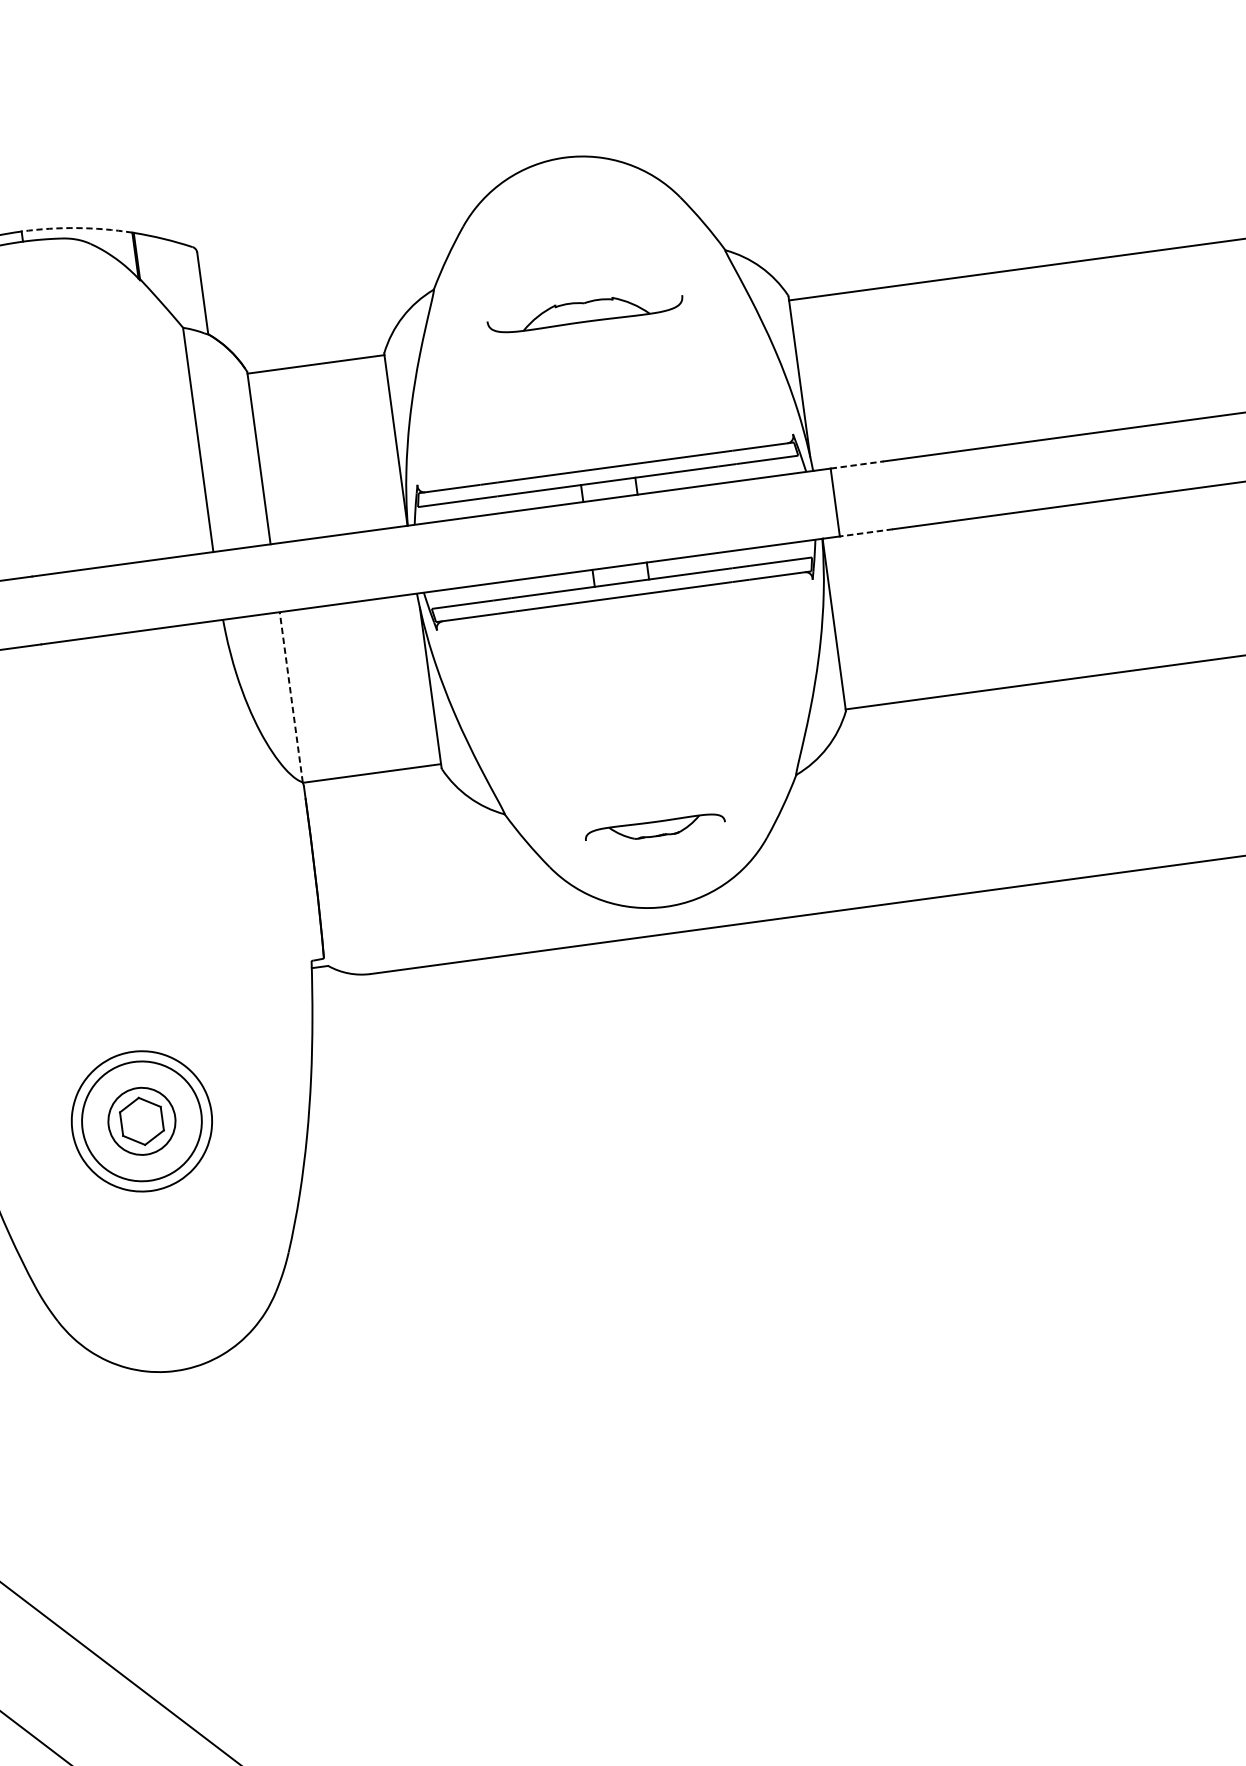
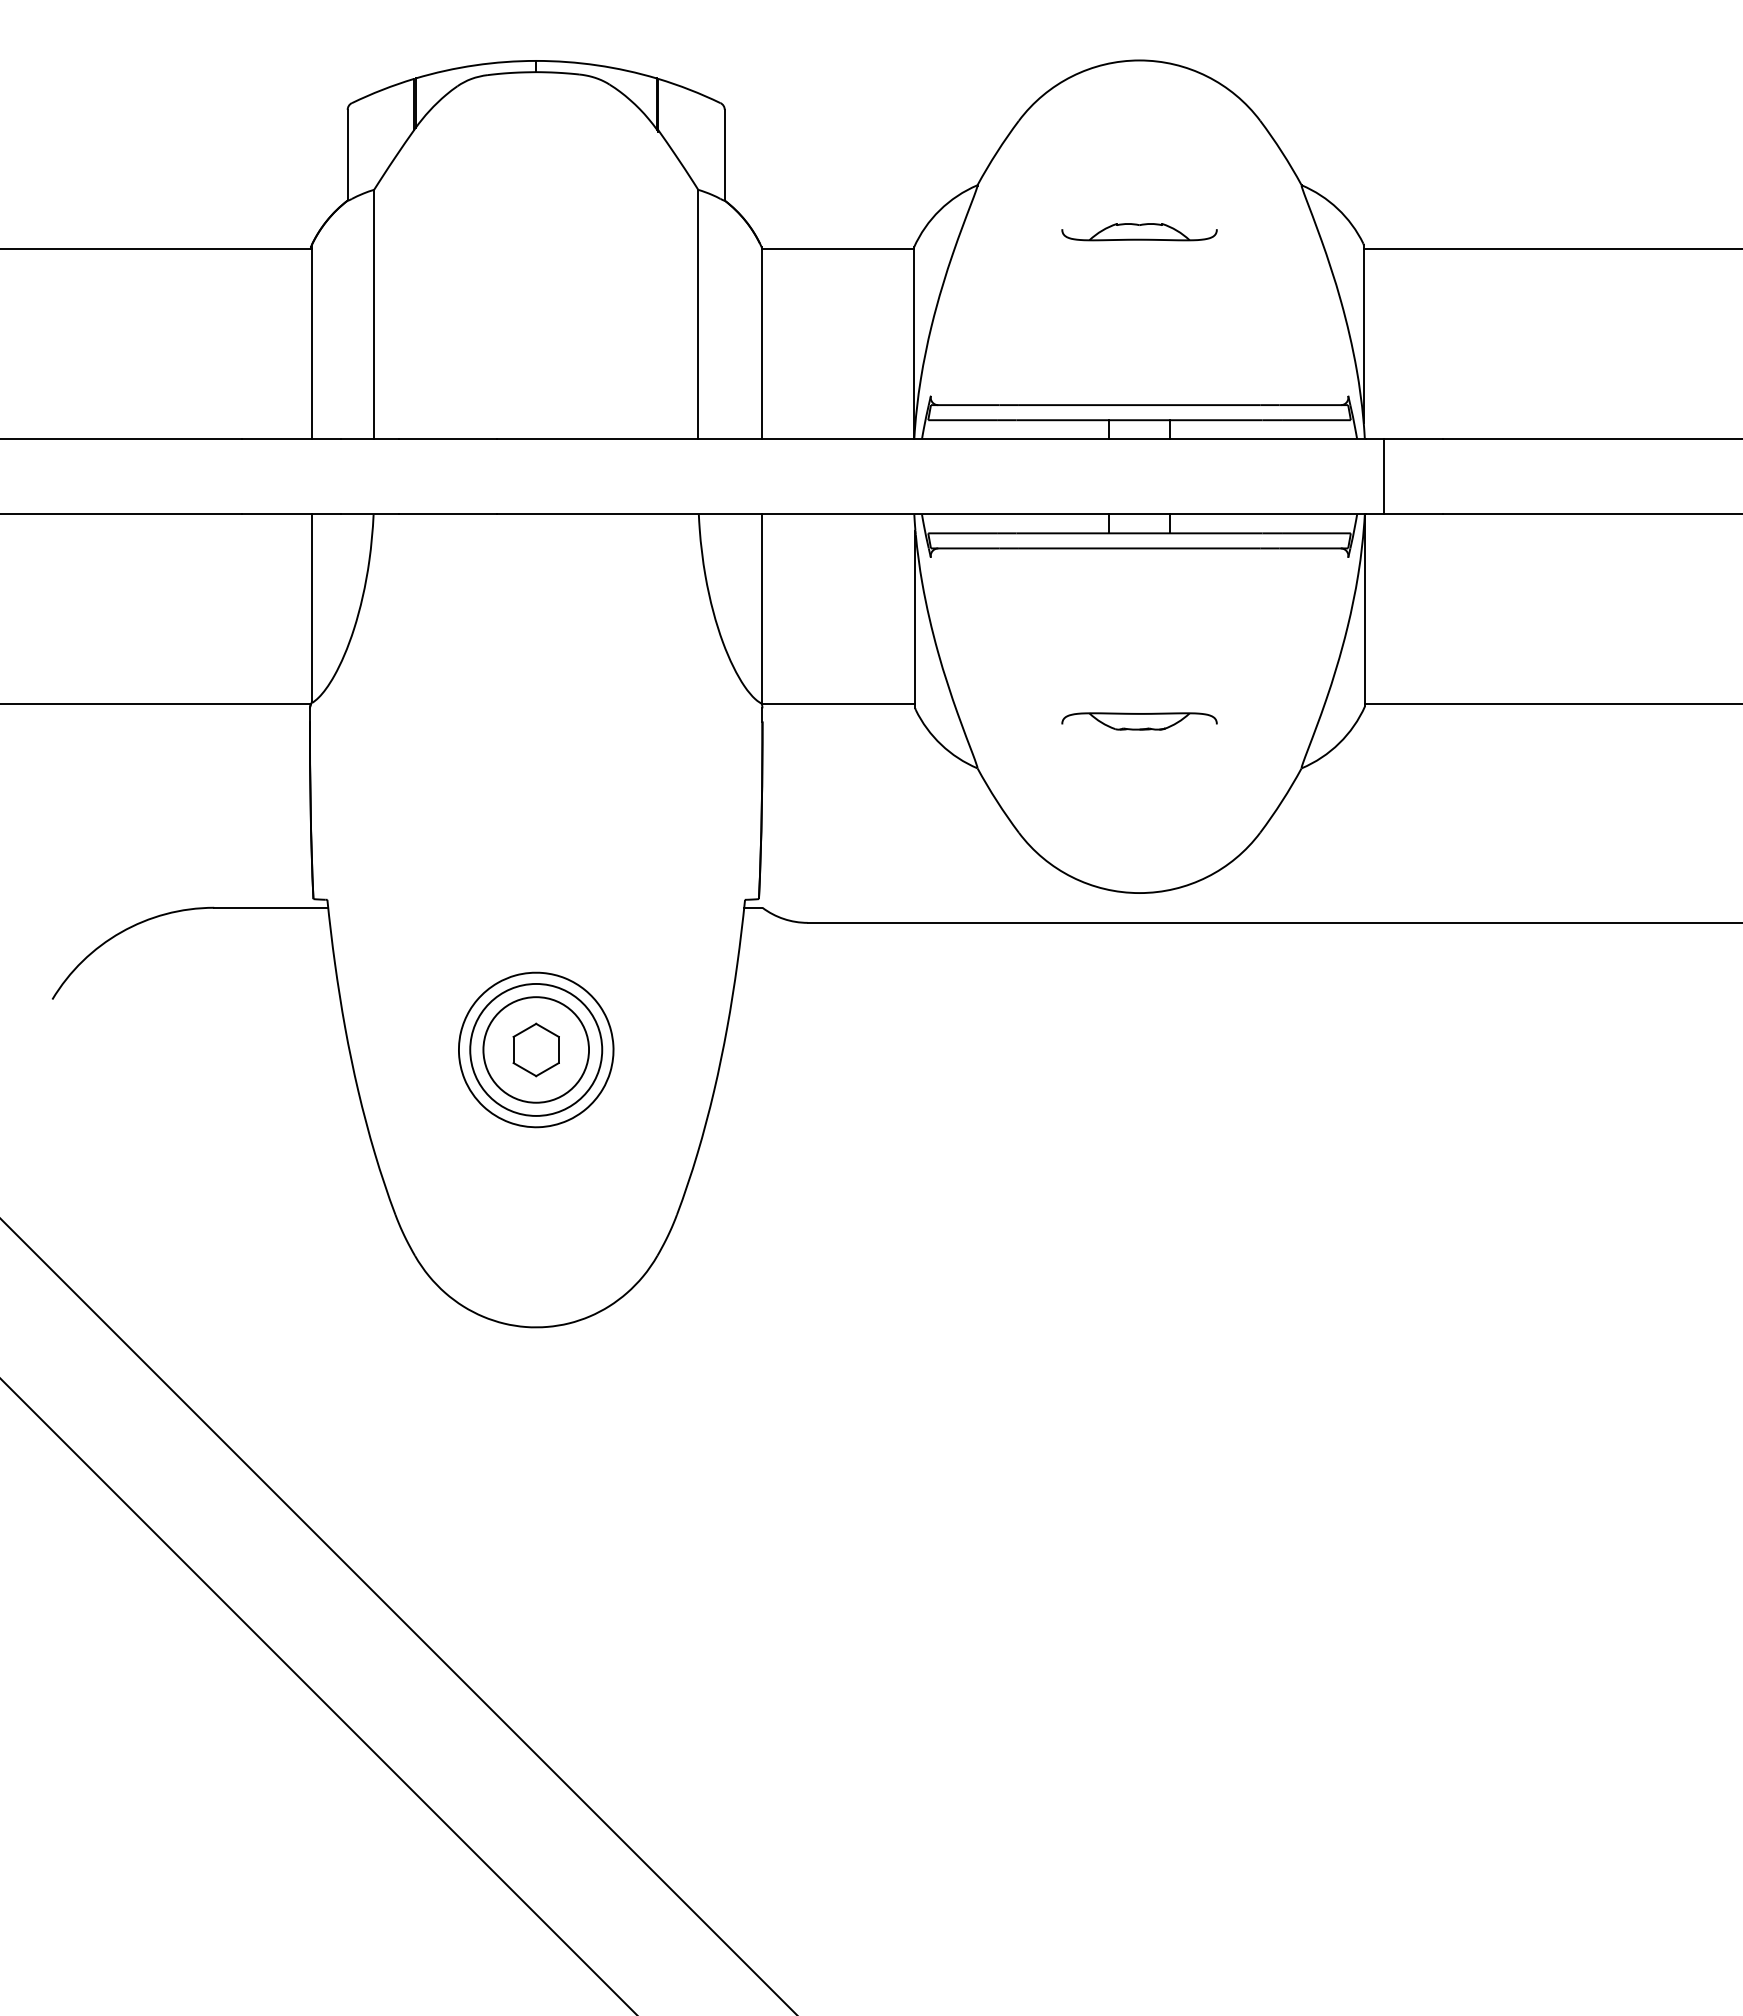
arc: (77, 228) -> (597, 65), dashed -> solid
part: (585, 312) -> (1139, 232), size x0.71
line: (857, 465) -> (1414, 439), dashed -> solid
line: (866, 532) -> (1413, 514), dashed -> solid
line: (291, 697) -> (761, 609), dashed -> solid
part: (655, 828) -> (1139, 721), moved
circle: (142, 1120) -> (536, 1049), size x1.43

